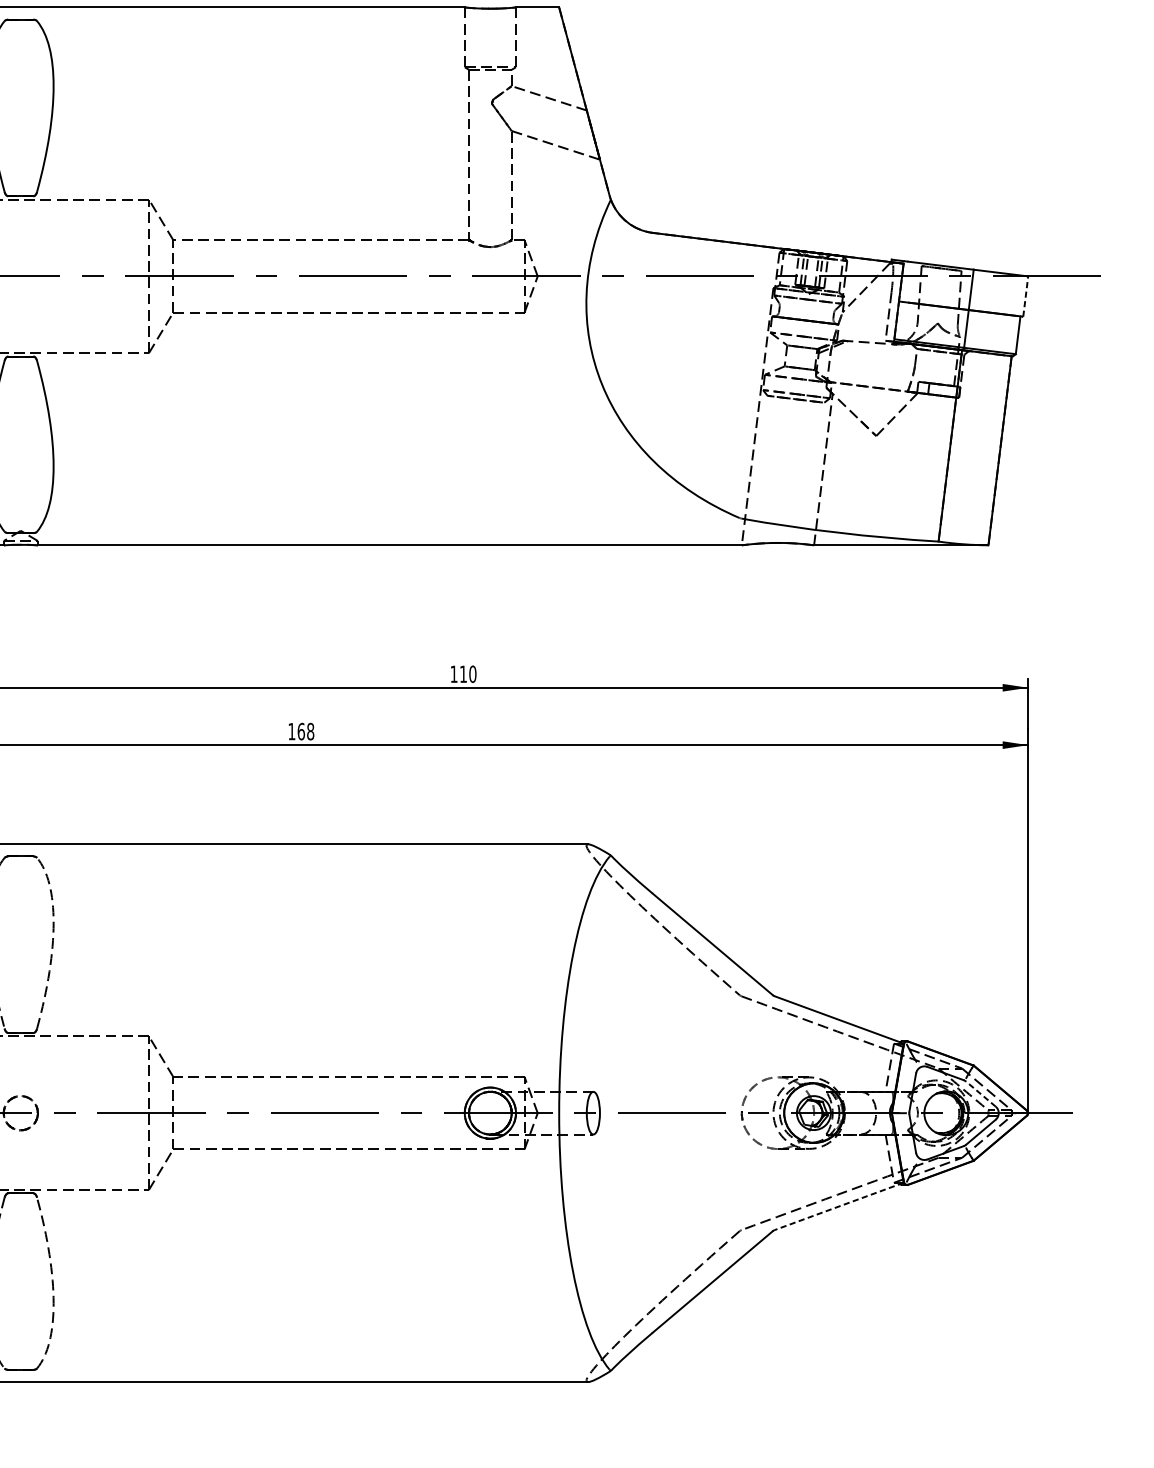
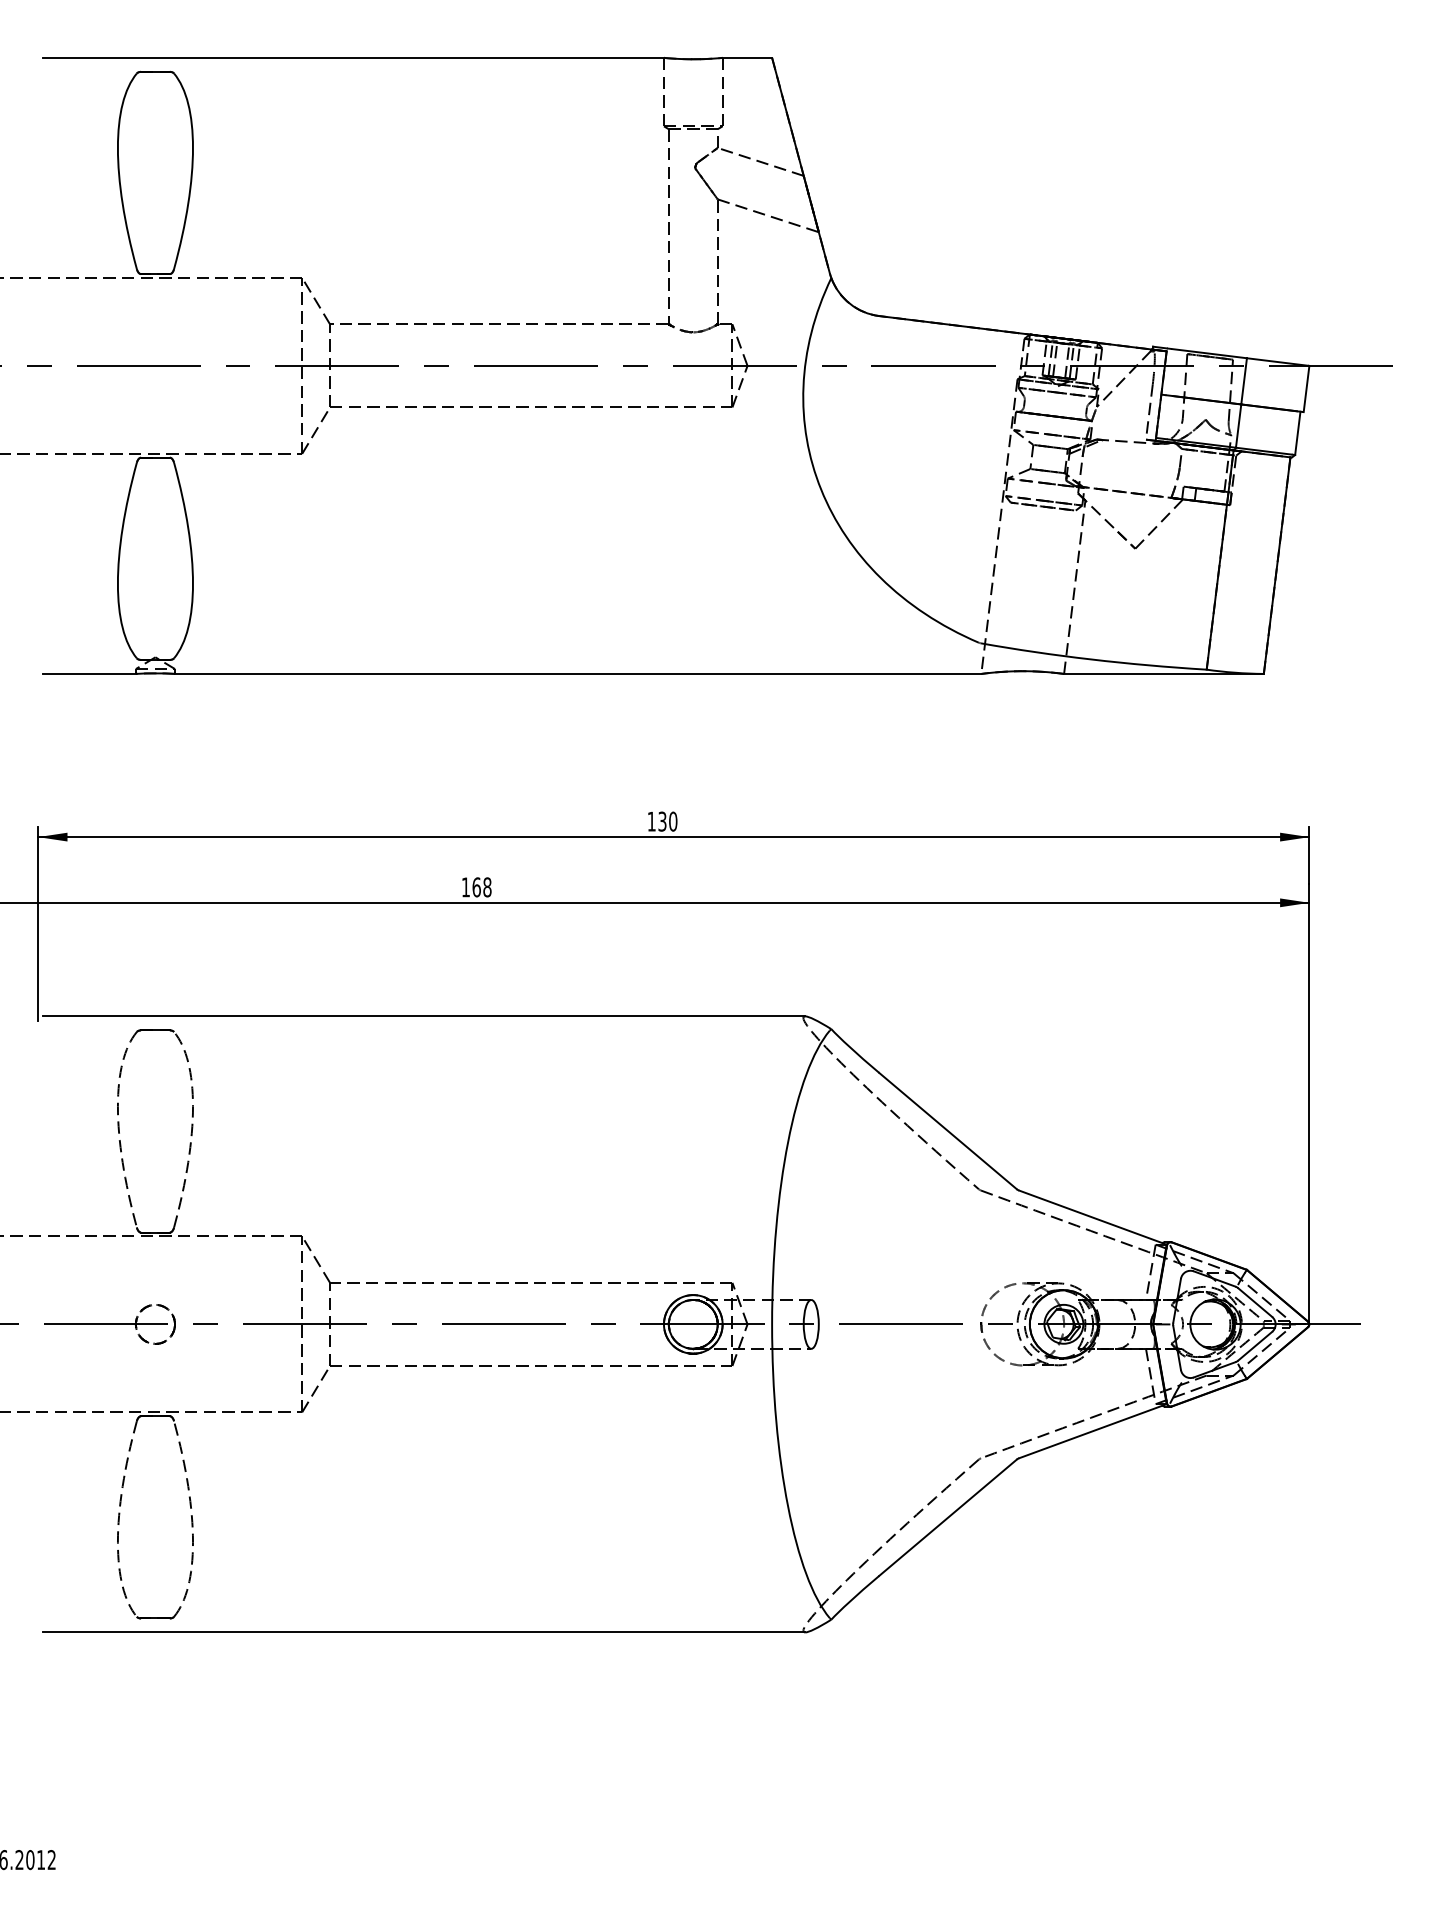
line: (1025, 296) -> (1306, 388), dashed -> solid
text: (463, 674) -> (662, 821), 110 -> 130
line: (980, 1094) -> (1254, 1302), dashed -> solid
line: (838, 1206) -> (1092, 1431), dashed -> solid

